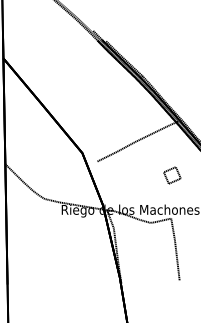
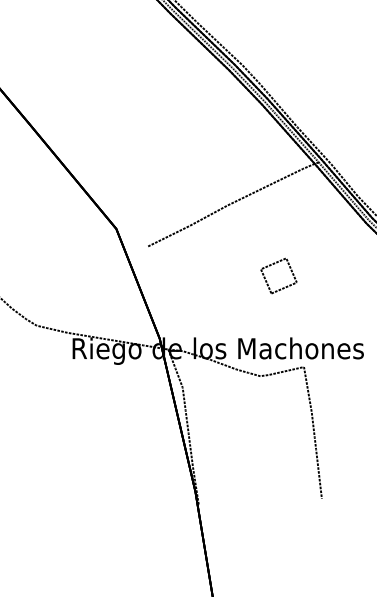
part: (172, 175) -> (279, 276), moved

